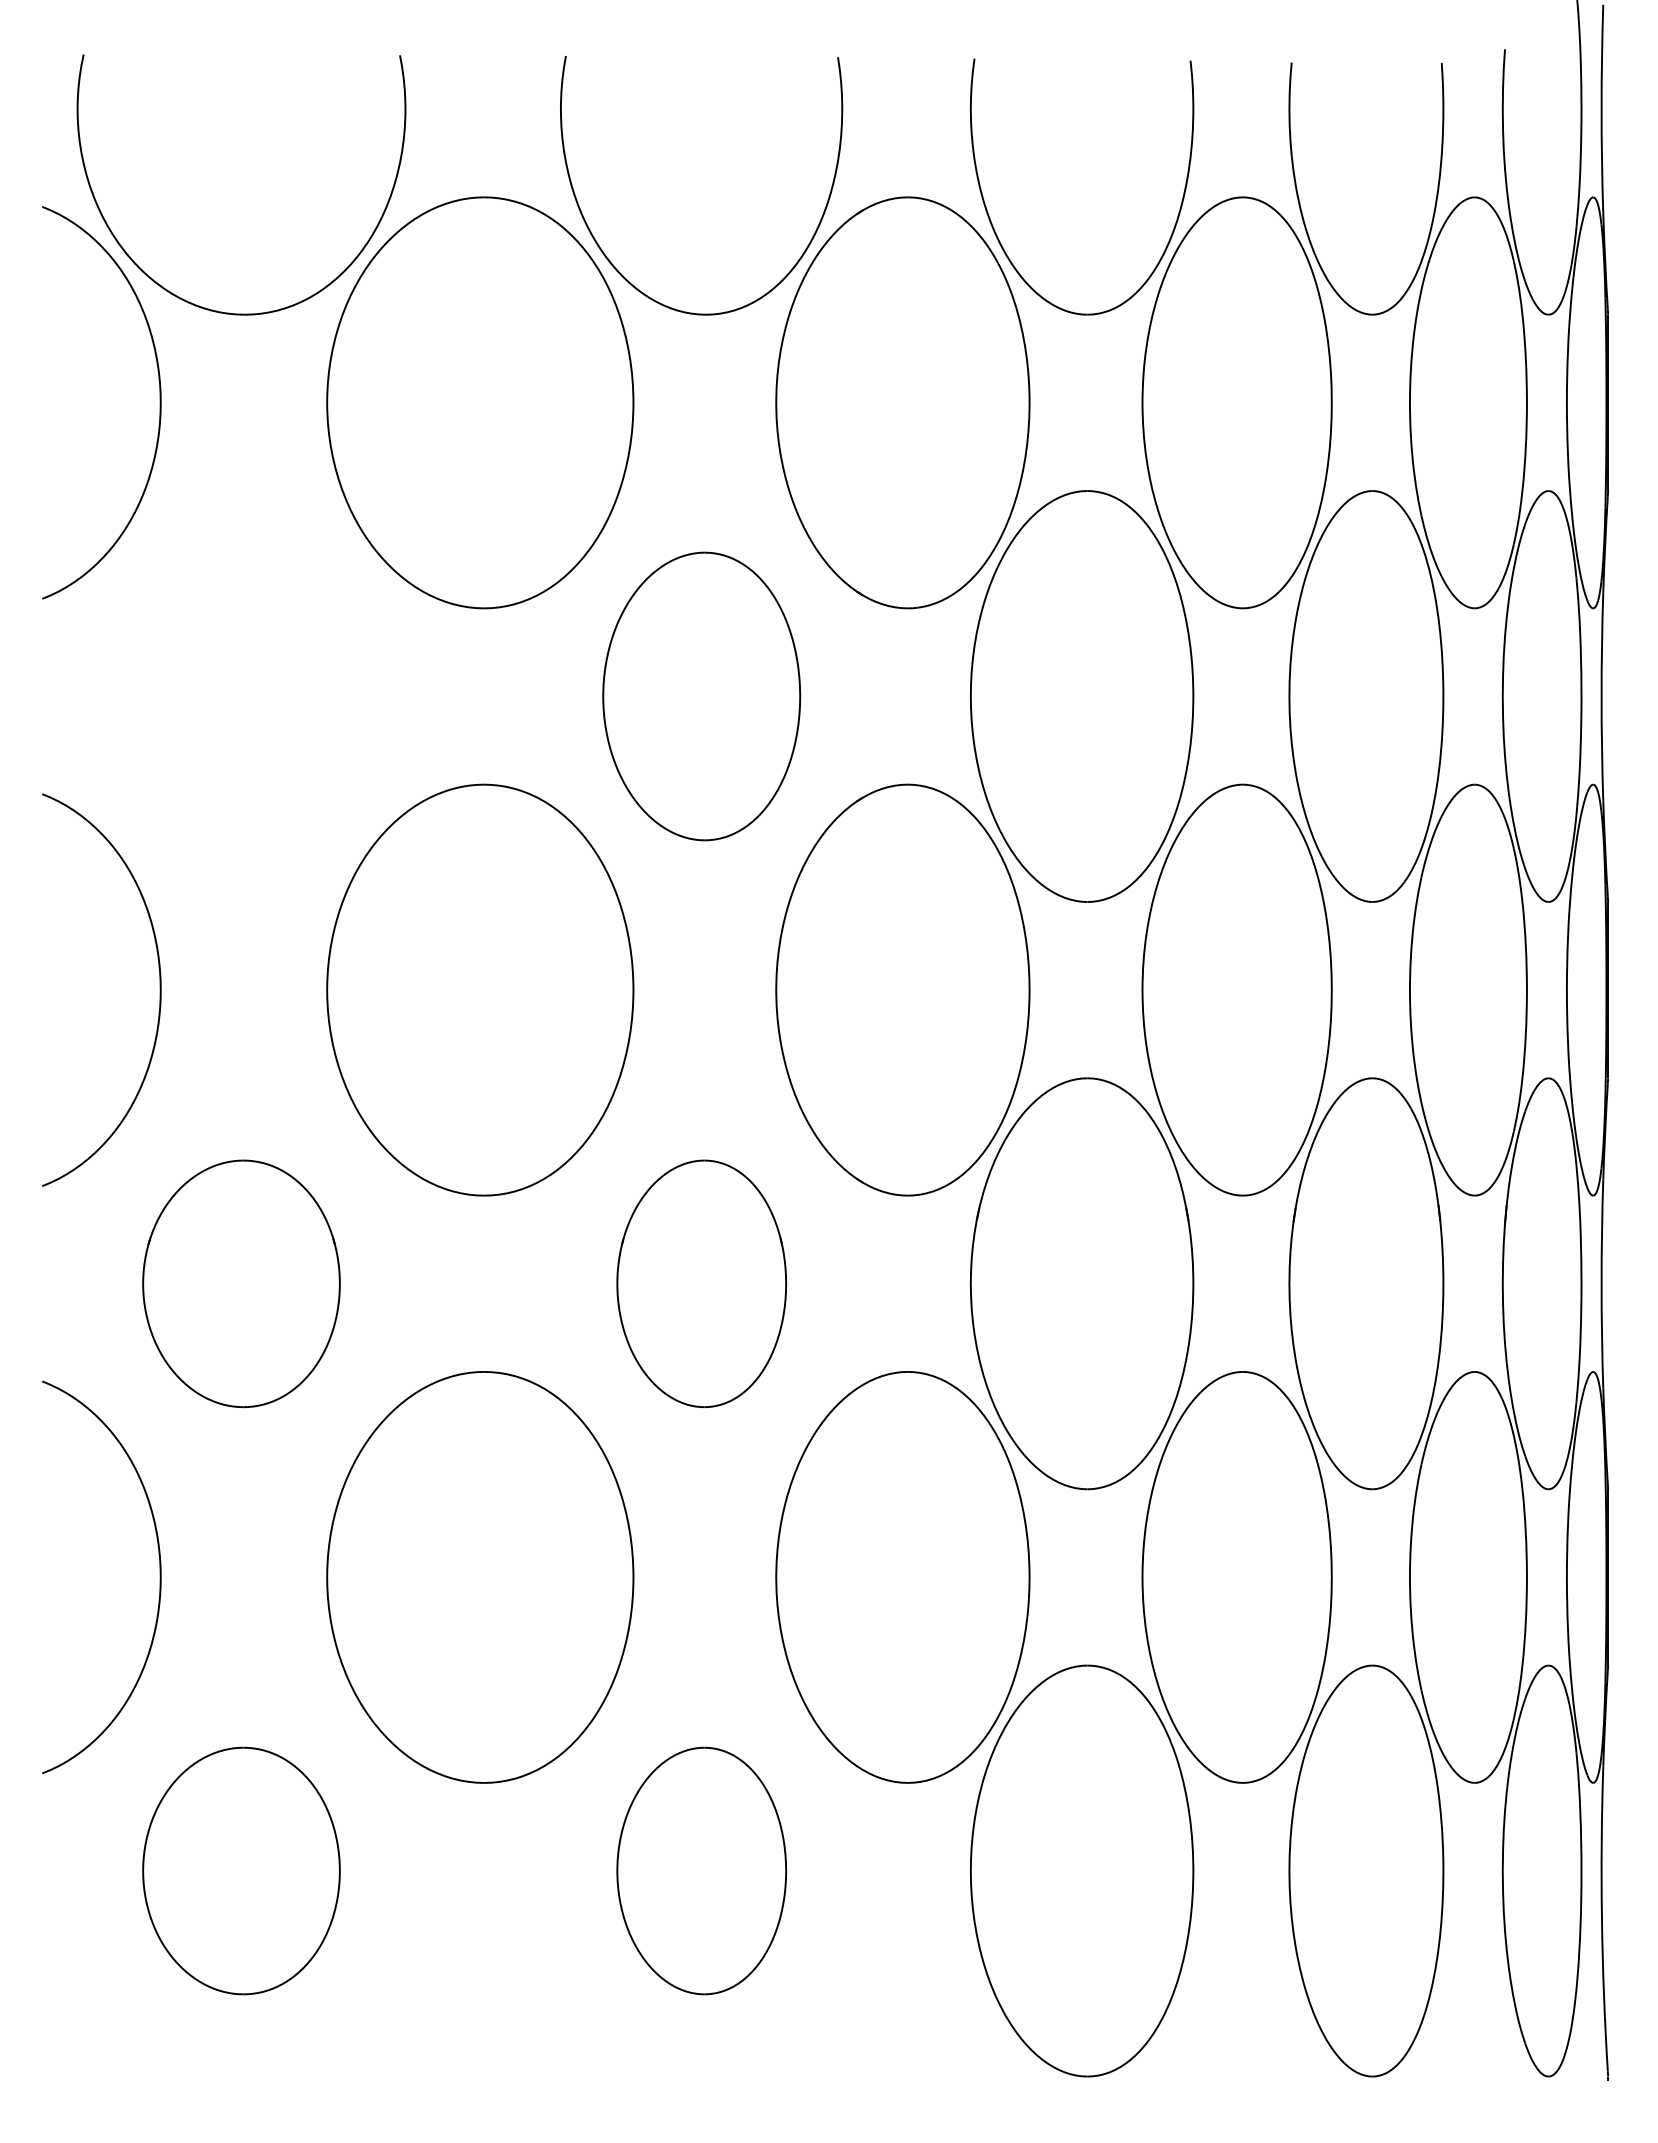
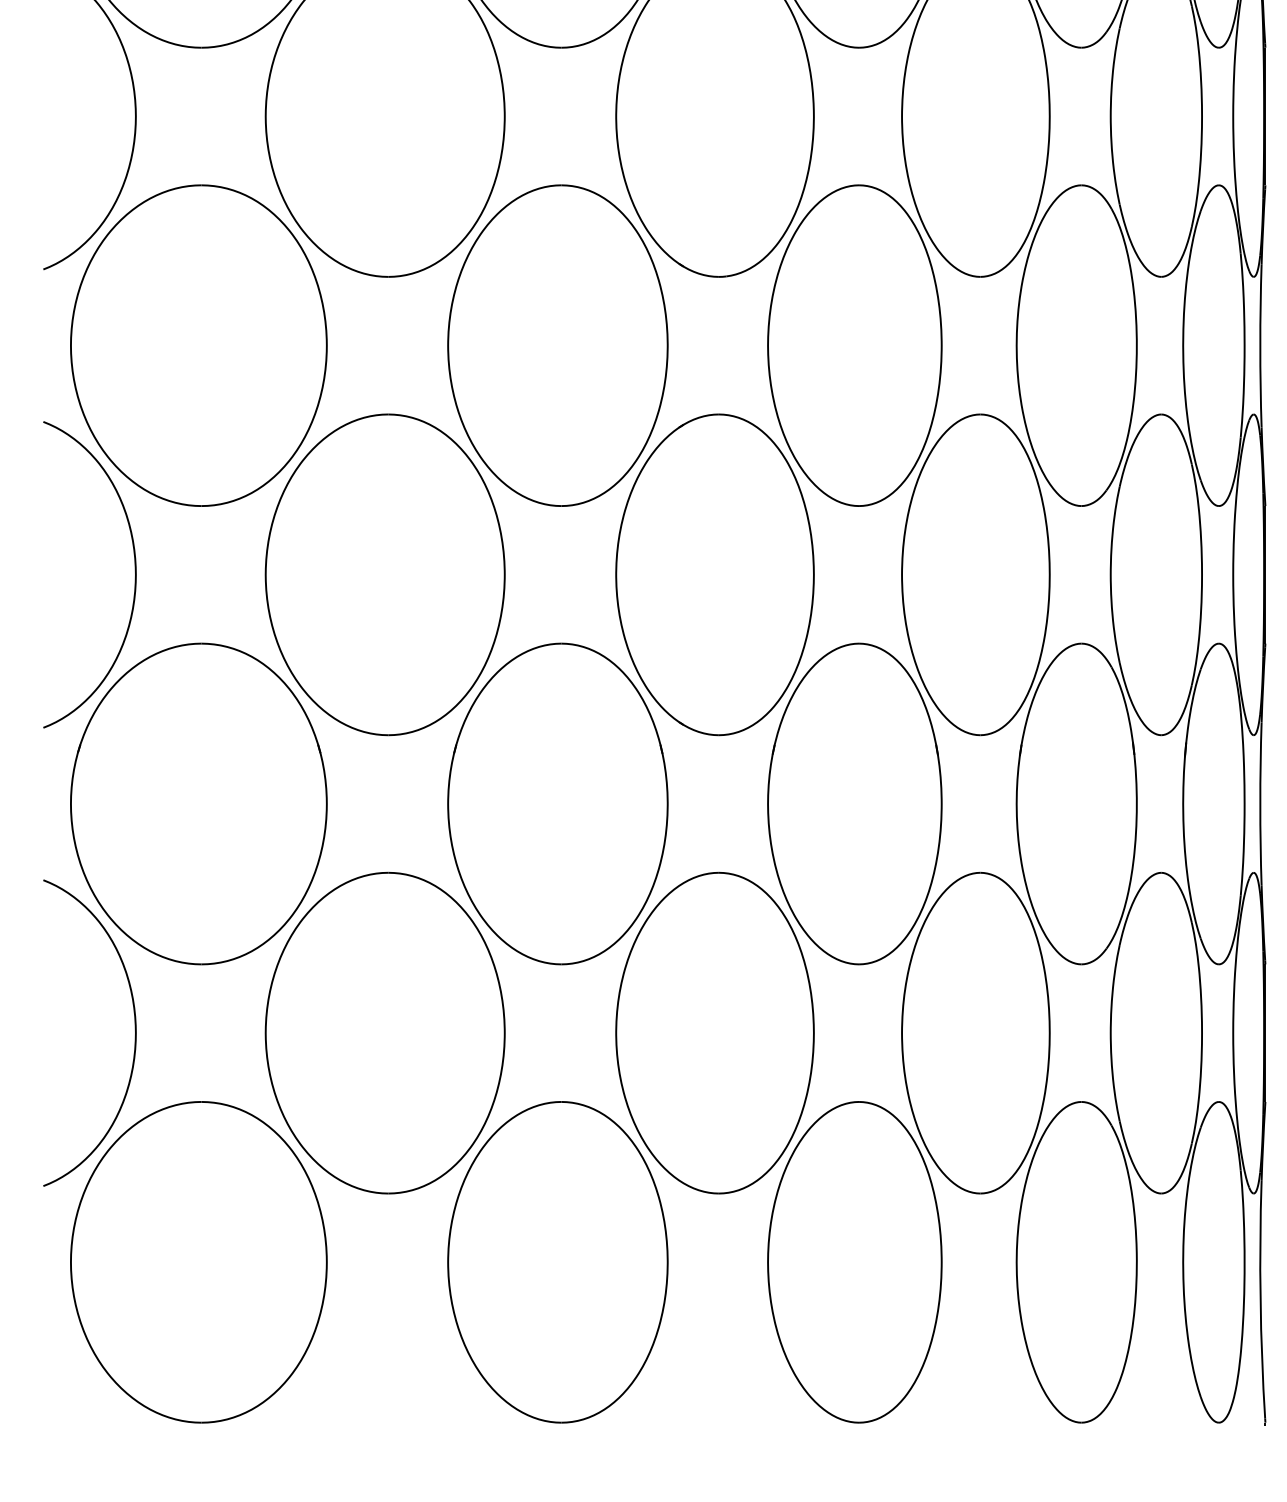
part: (241, 696) -> (198, 345), added
part: (701, 696) -> (557, 345), size x1.43
part: (241, 1283) -> (198, 803), size x1.67
part: (701, 1283) -> (557, 803), size x1.67
part: (241, 1870) -> (198, 1261), size x1.67
part: (701, 1870) -> (557, 1261), size x1.67

